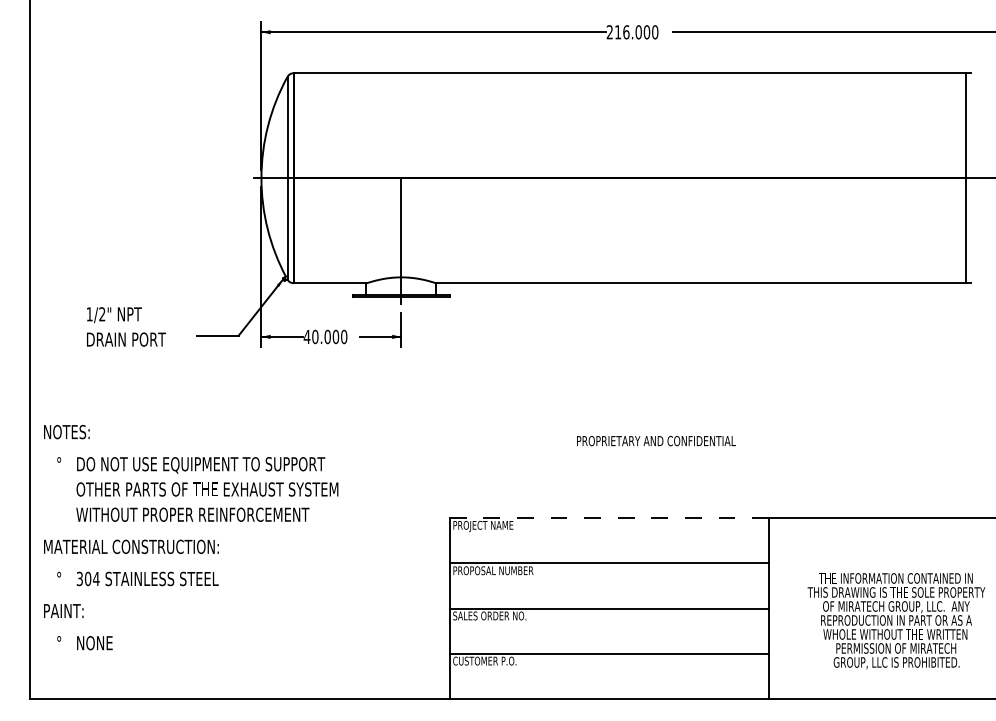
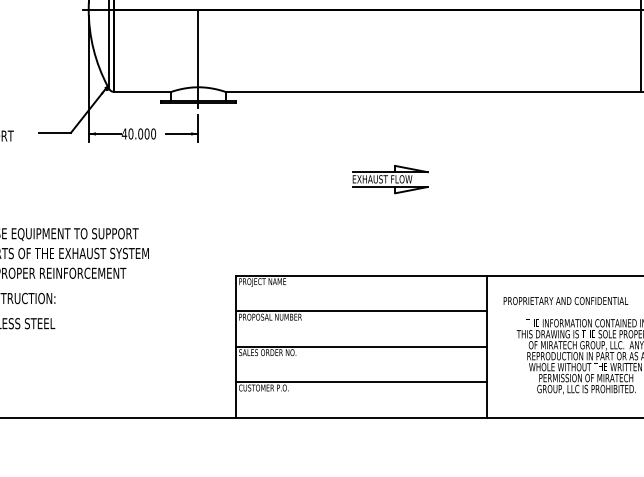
part: (646, 394) -> (390, 179), added
text: (656, 441) -> (566, 301), moved
line: (609, 517) -> (361, 275), dashed -> solid

